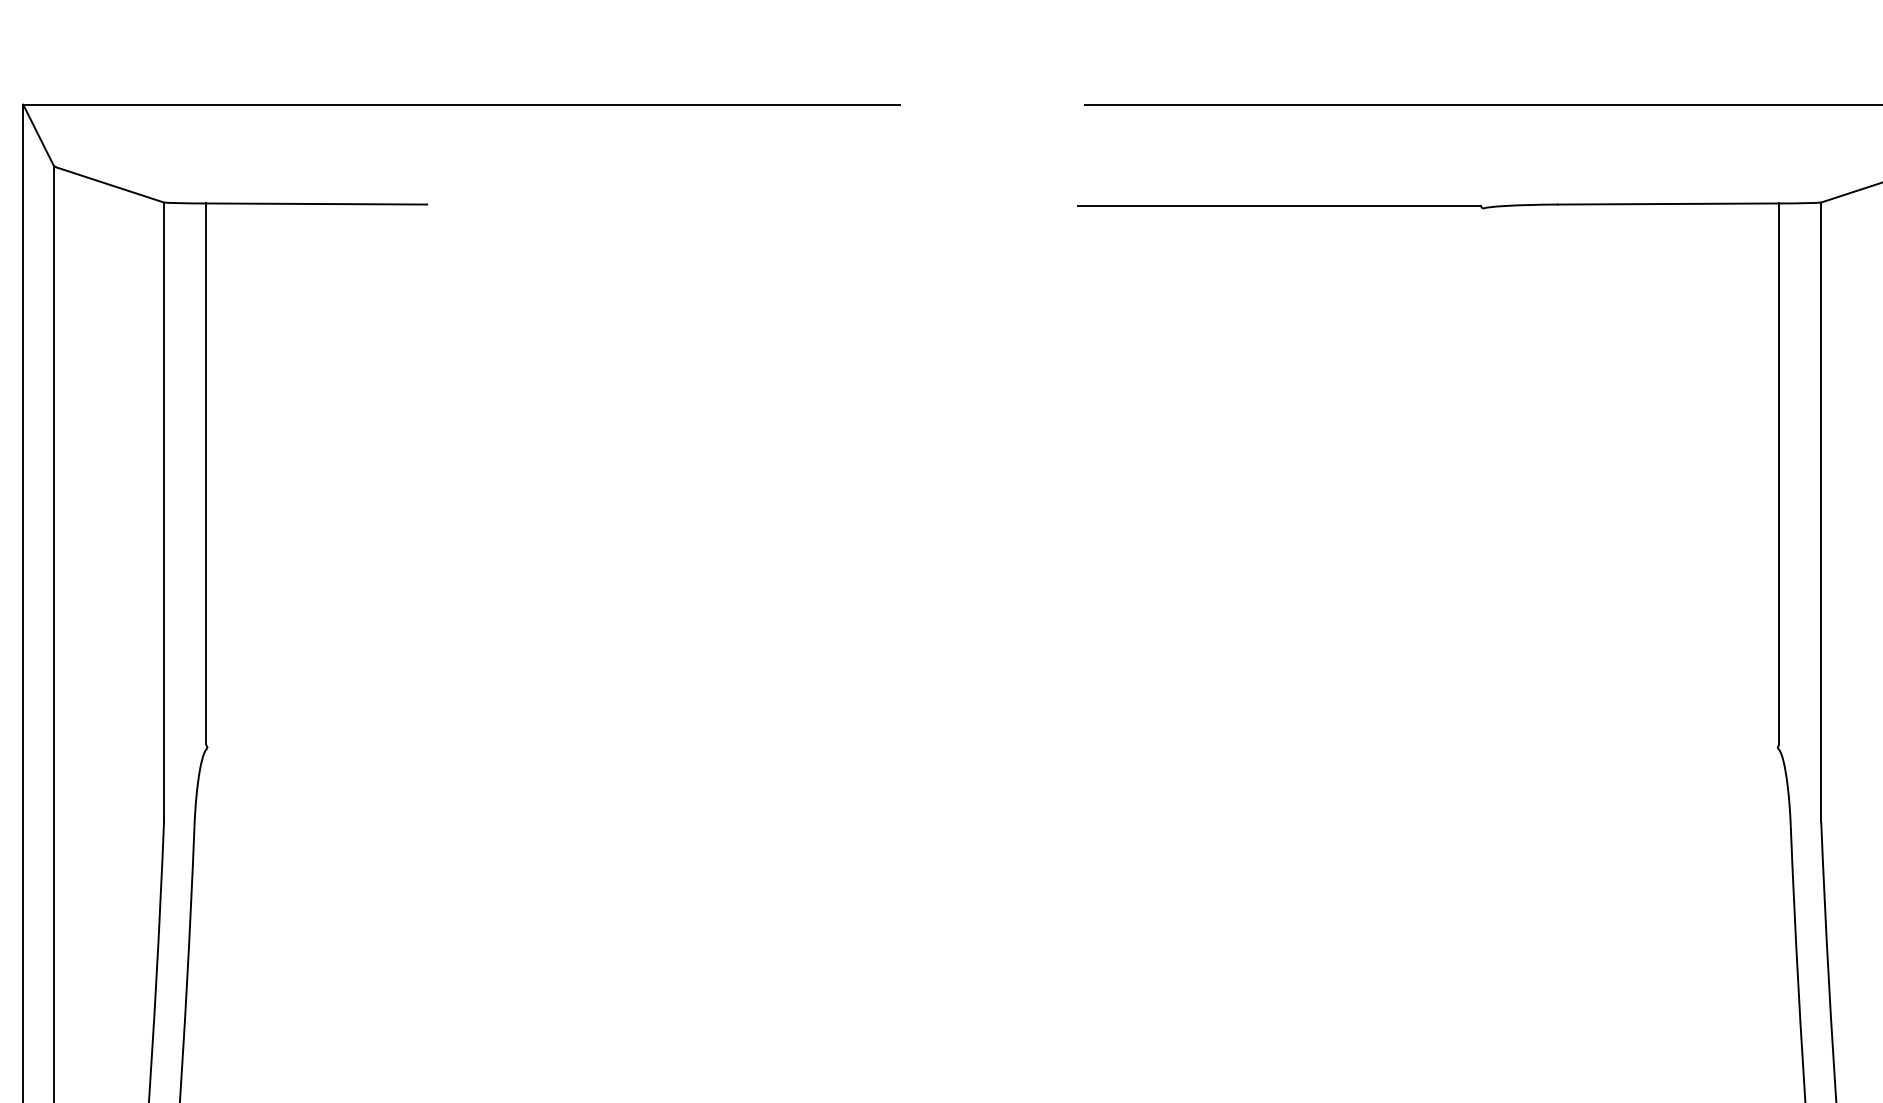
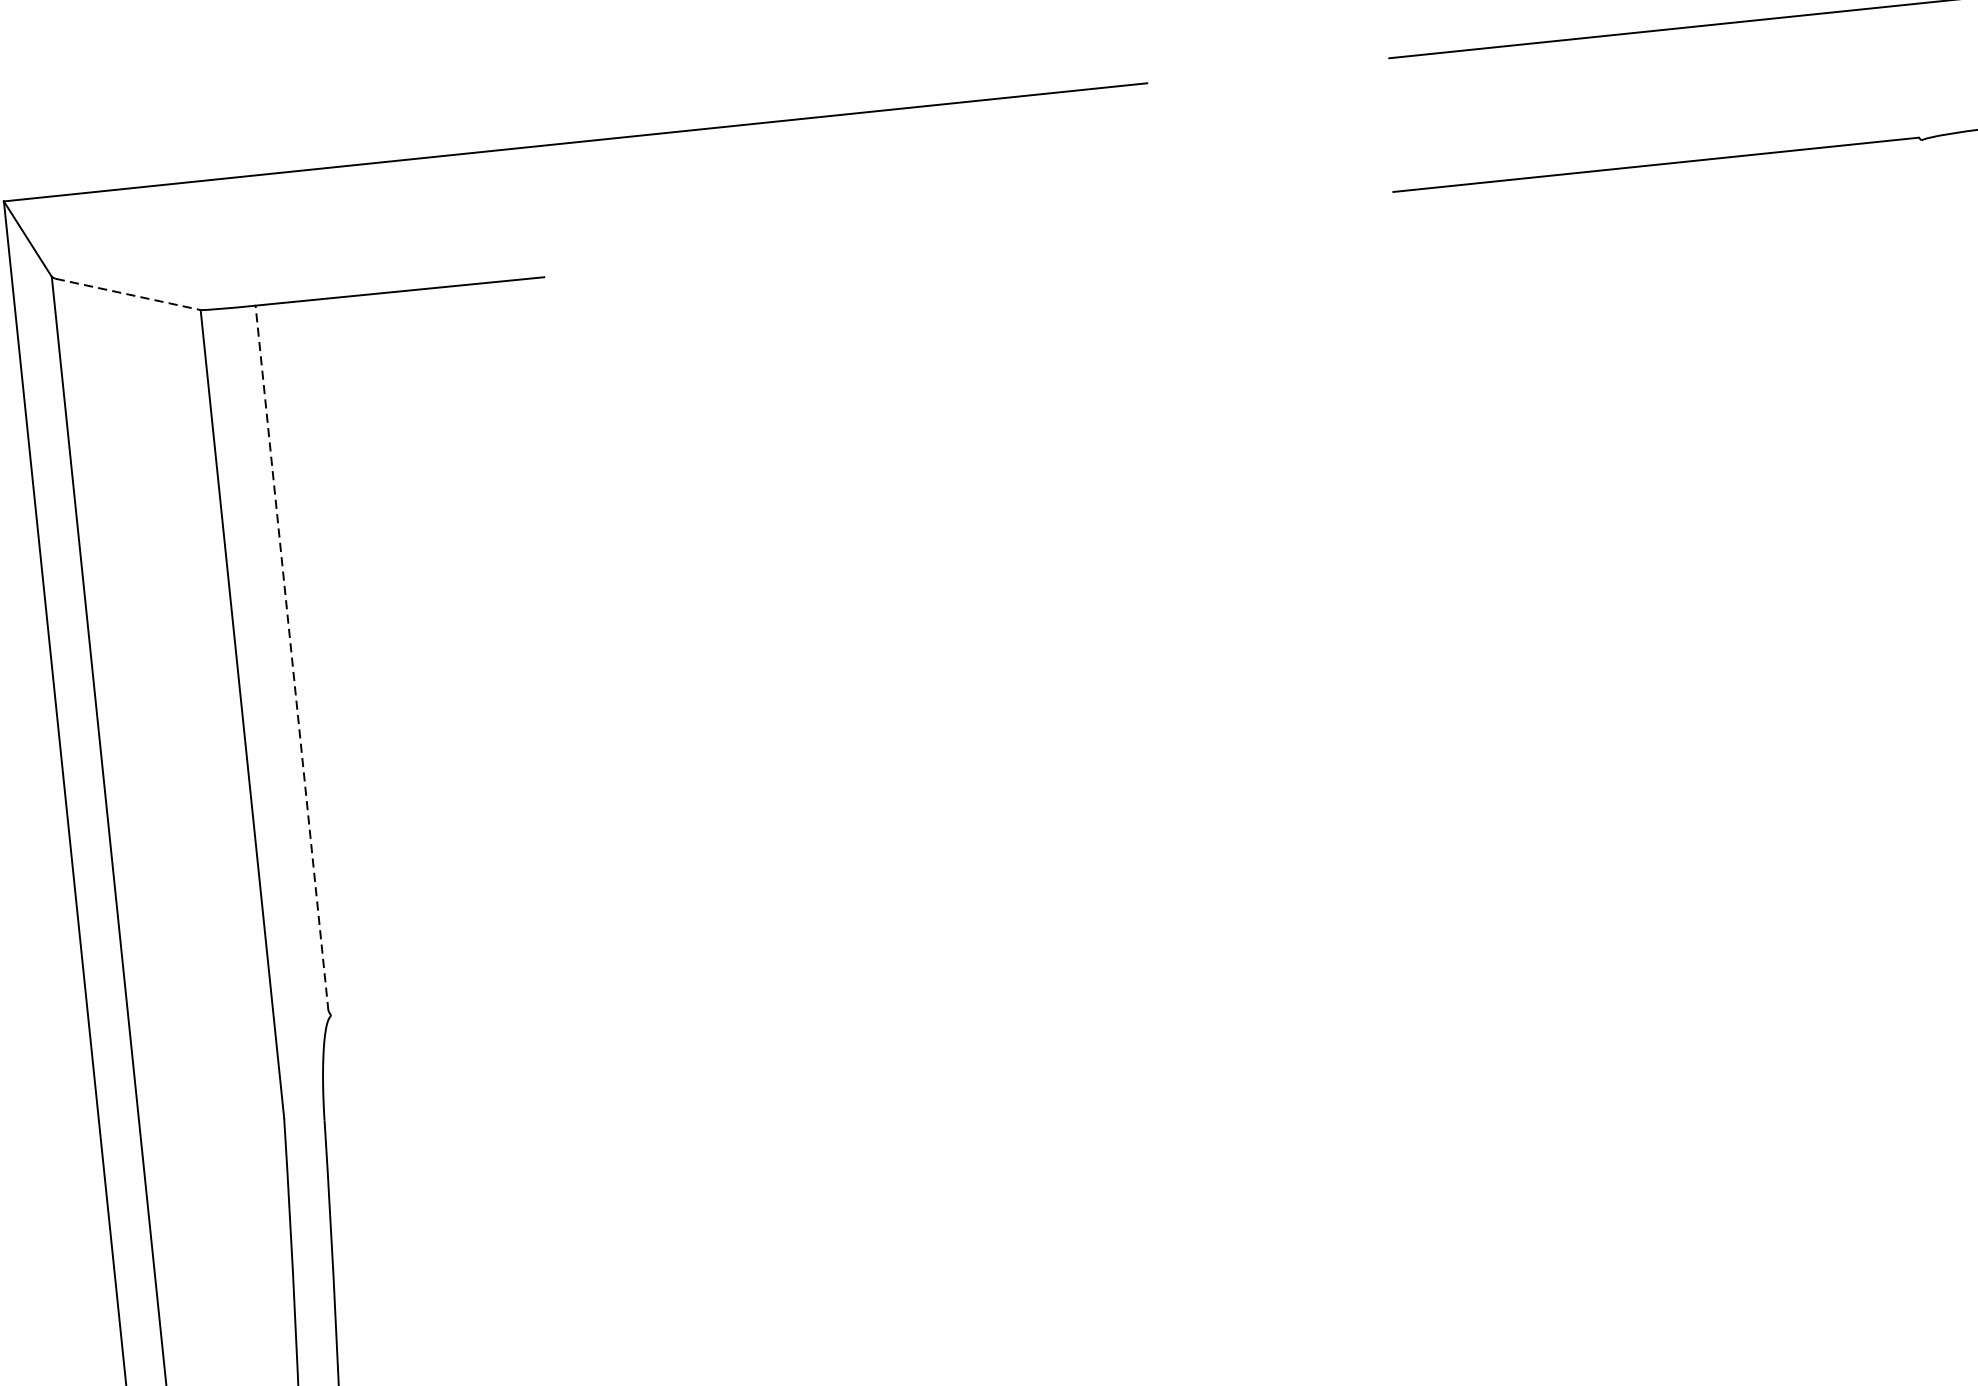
line: (110, 184) -> (128, 293), solid -> dashed
line: (206, 473) -> (292, 657), solid -> dashed

